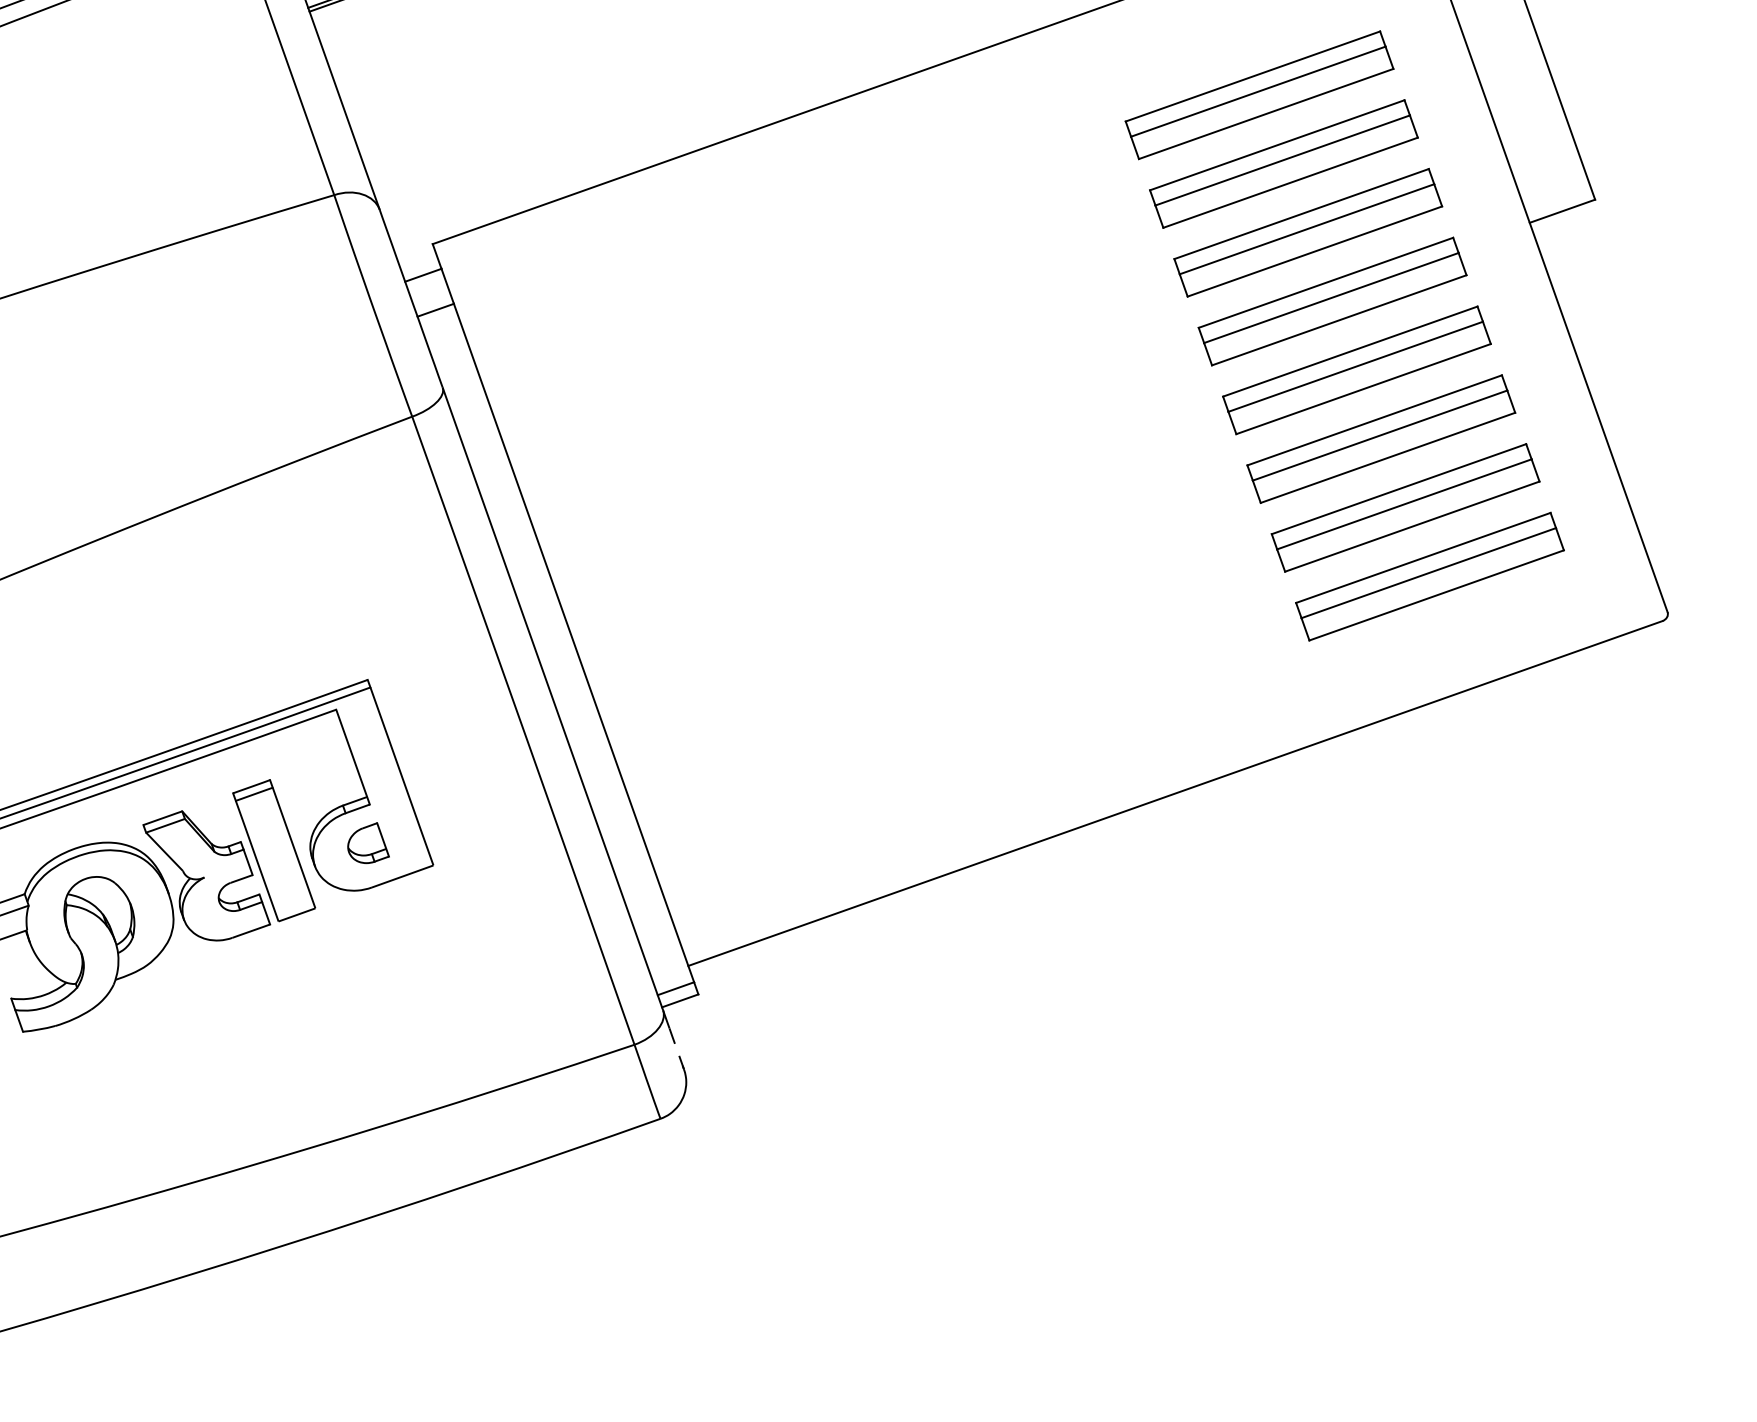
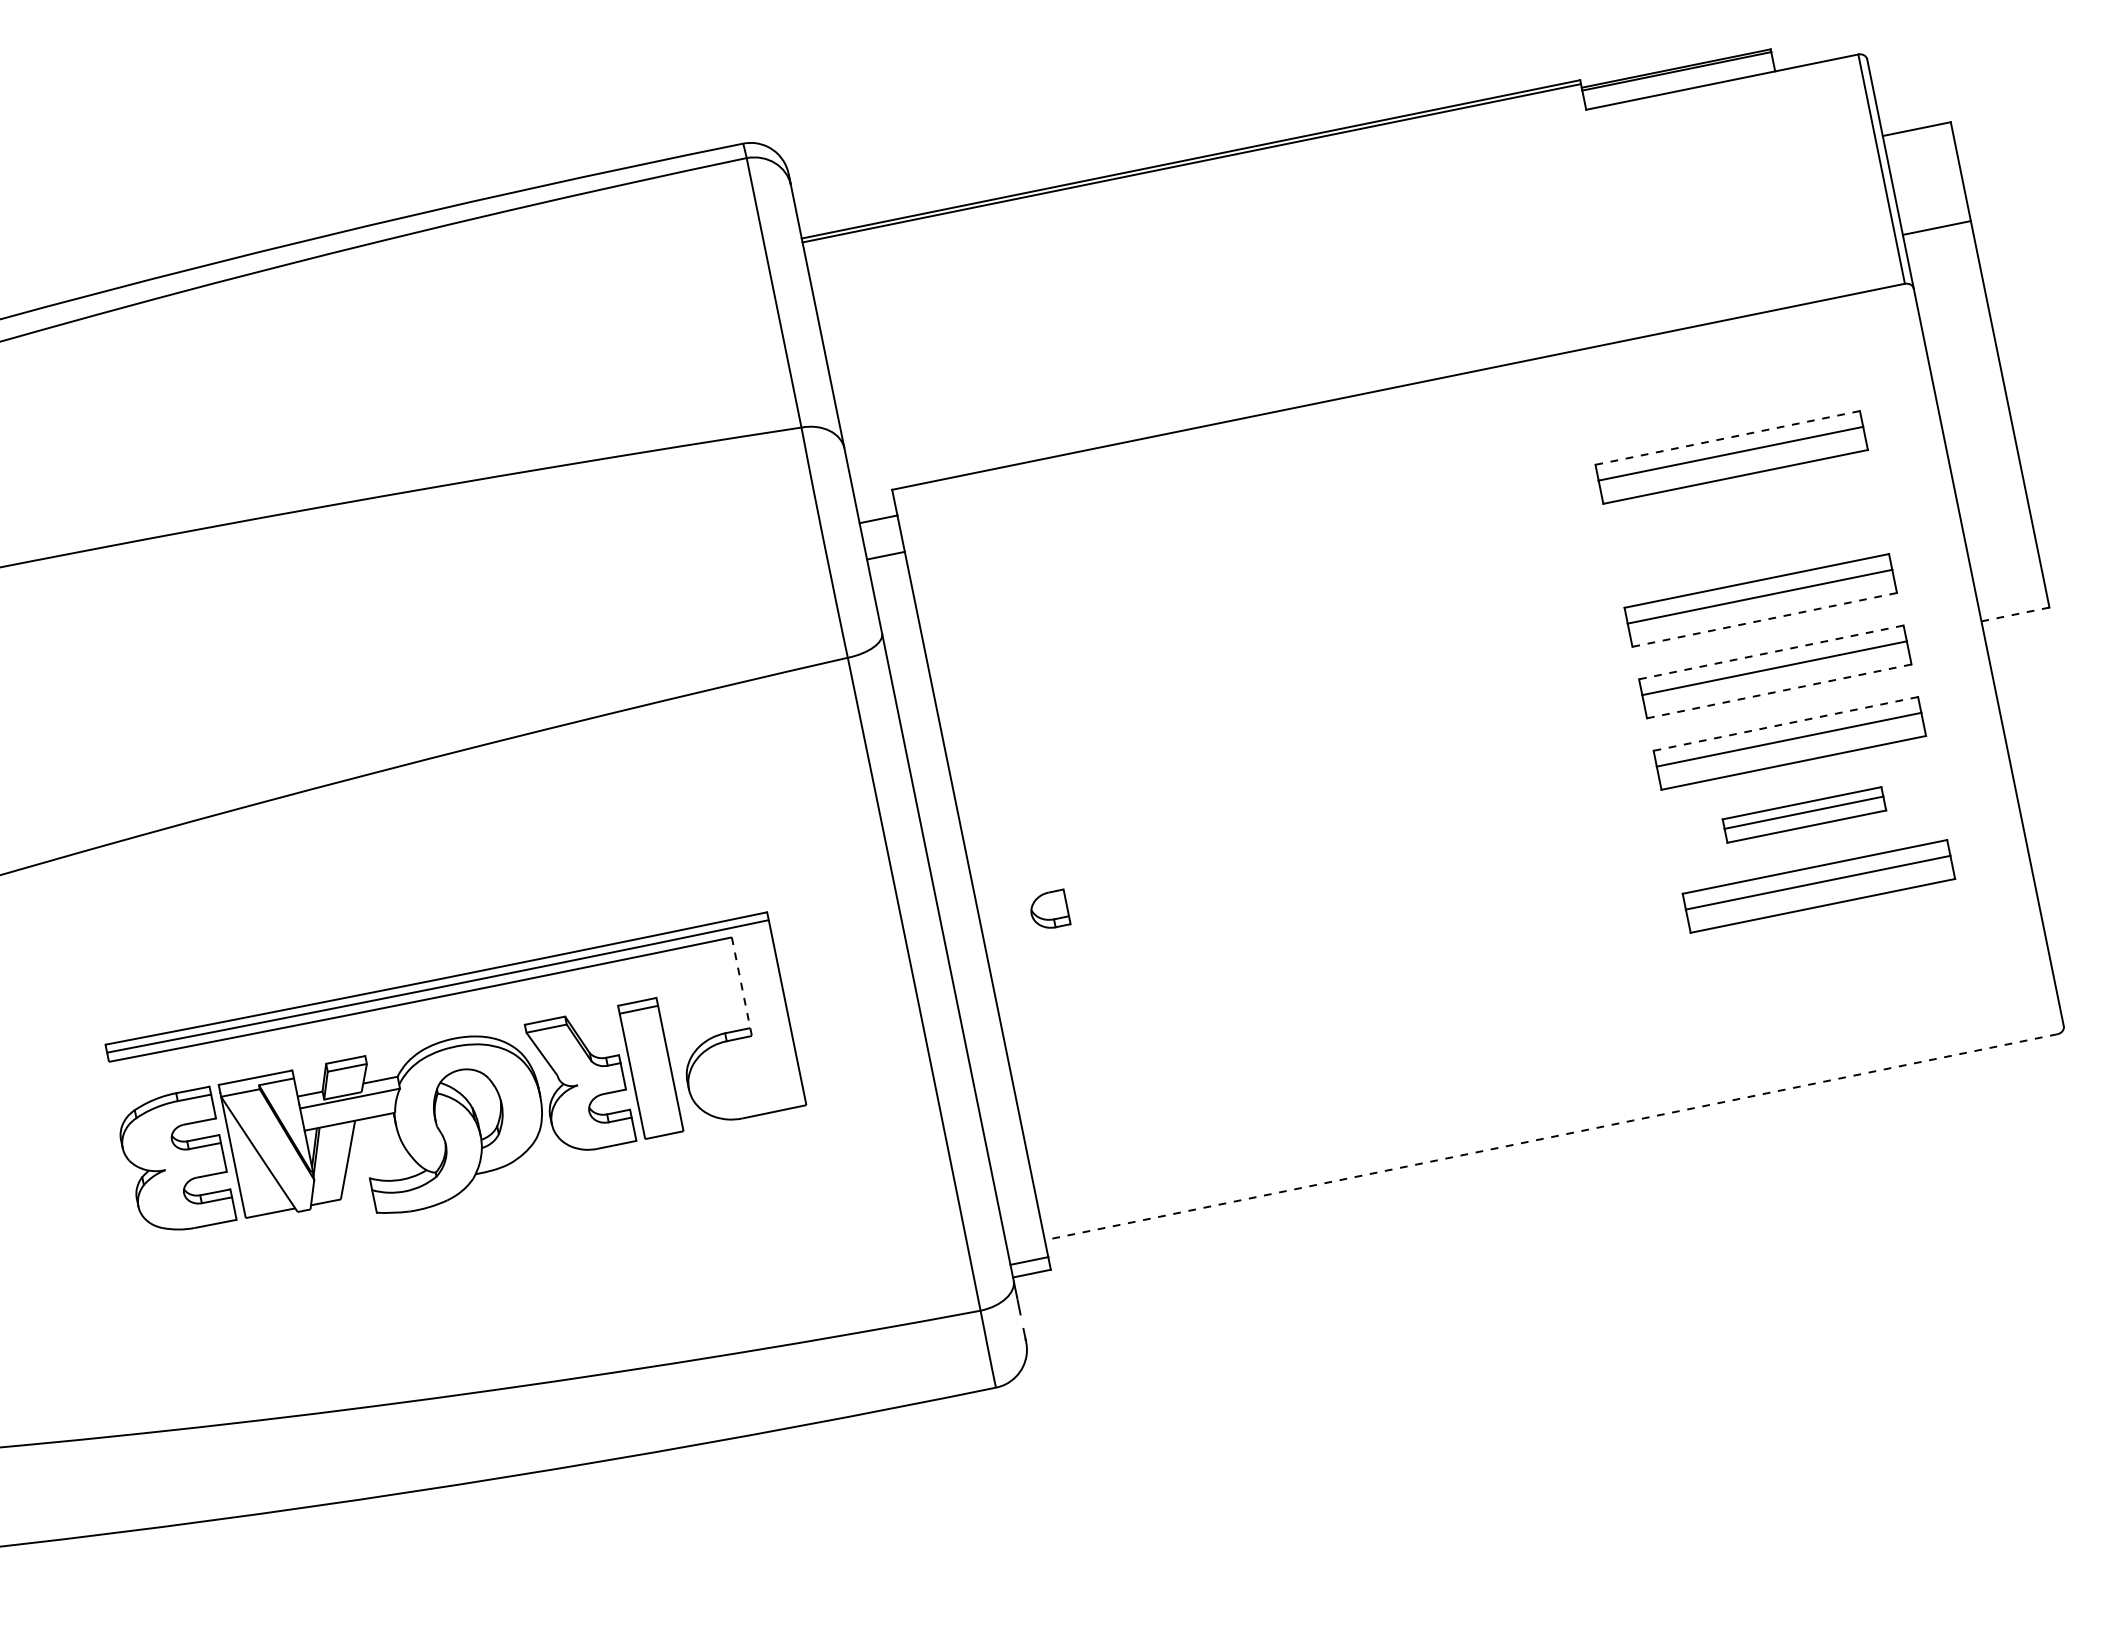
line: (1252, 76) -> (1727, 437), solid -> dashed
part: (1284, 163) -> (1746, 528), removed
line: (1562, 211) -> (2015, 614), solid -> dashed
line: (1314, 251) -> (1764, 619), solid -> dashed
line: (1326, 282) -> (1771, 652), solid -> dashed
line: (1339, 320) -> (1779, 691), solid -> dashed
line: (1349, 351) -> (1785, 723), solid -> dashed
part: (1381, 438) -> (1804, 814), size x0.6
part: (1429, 576) -> (1833, 957), removed
line: (352, 757) -> (741, 987), solid -> dashed
line: (1175, 793) -> (1551, 1137), solid -> dashed
part: (366, 843) -> (1050, 908), moved

